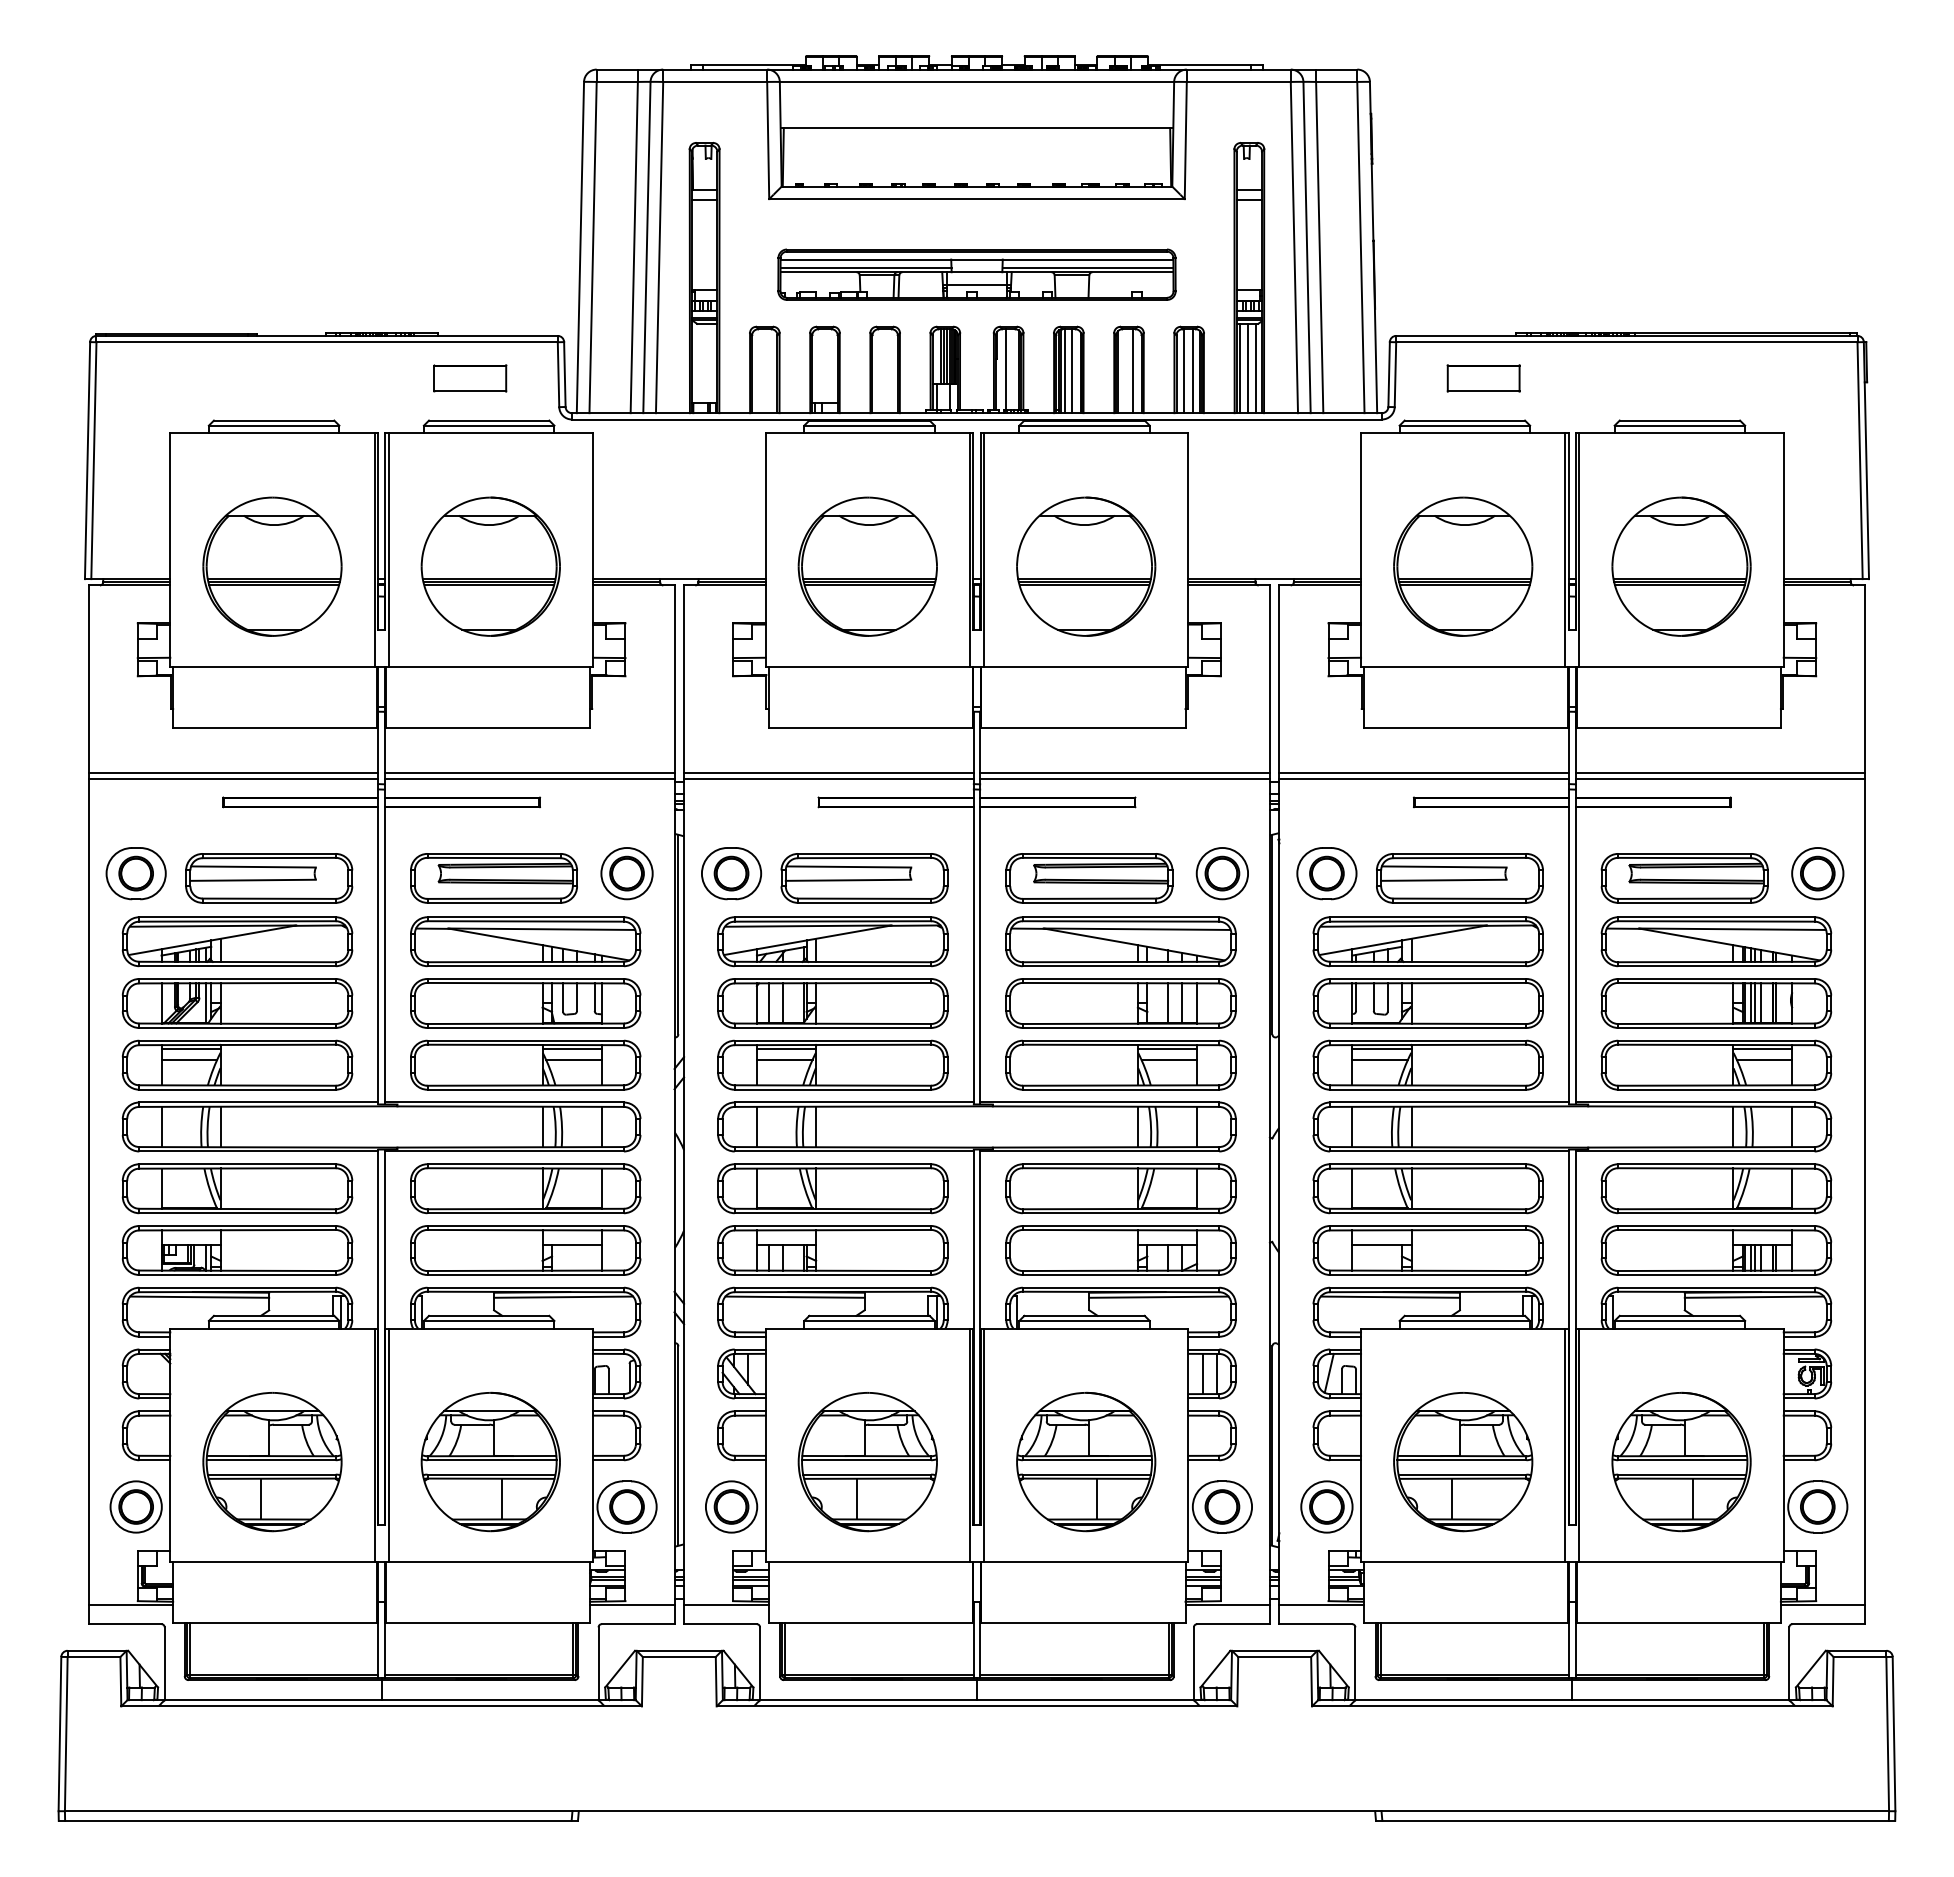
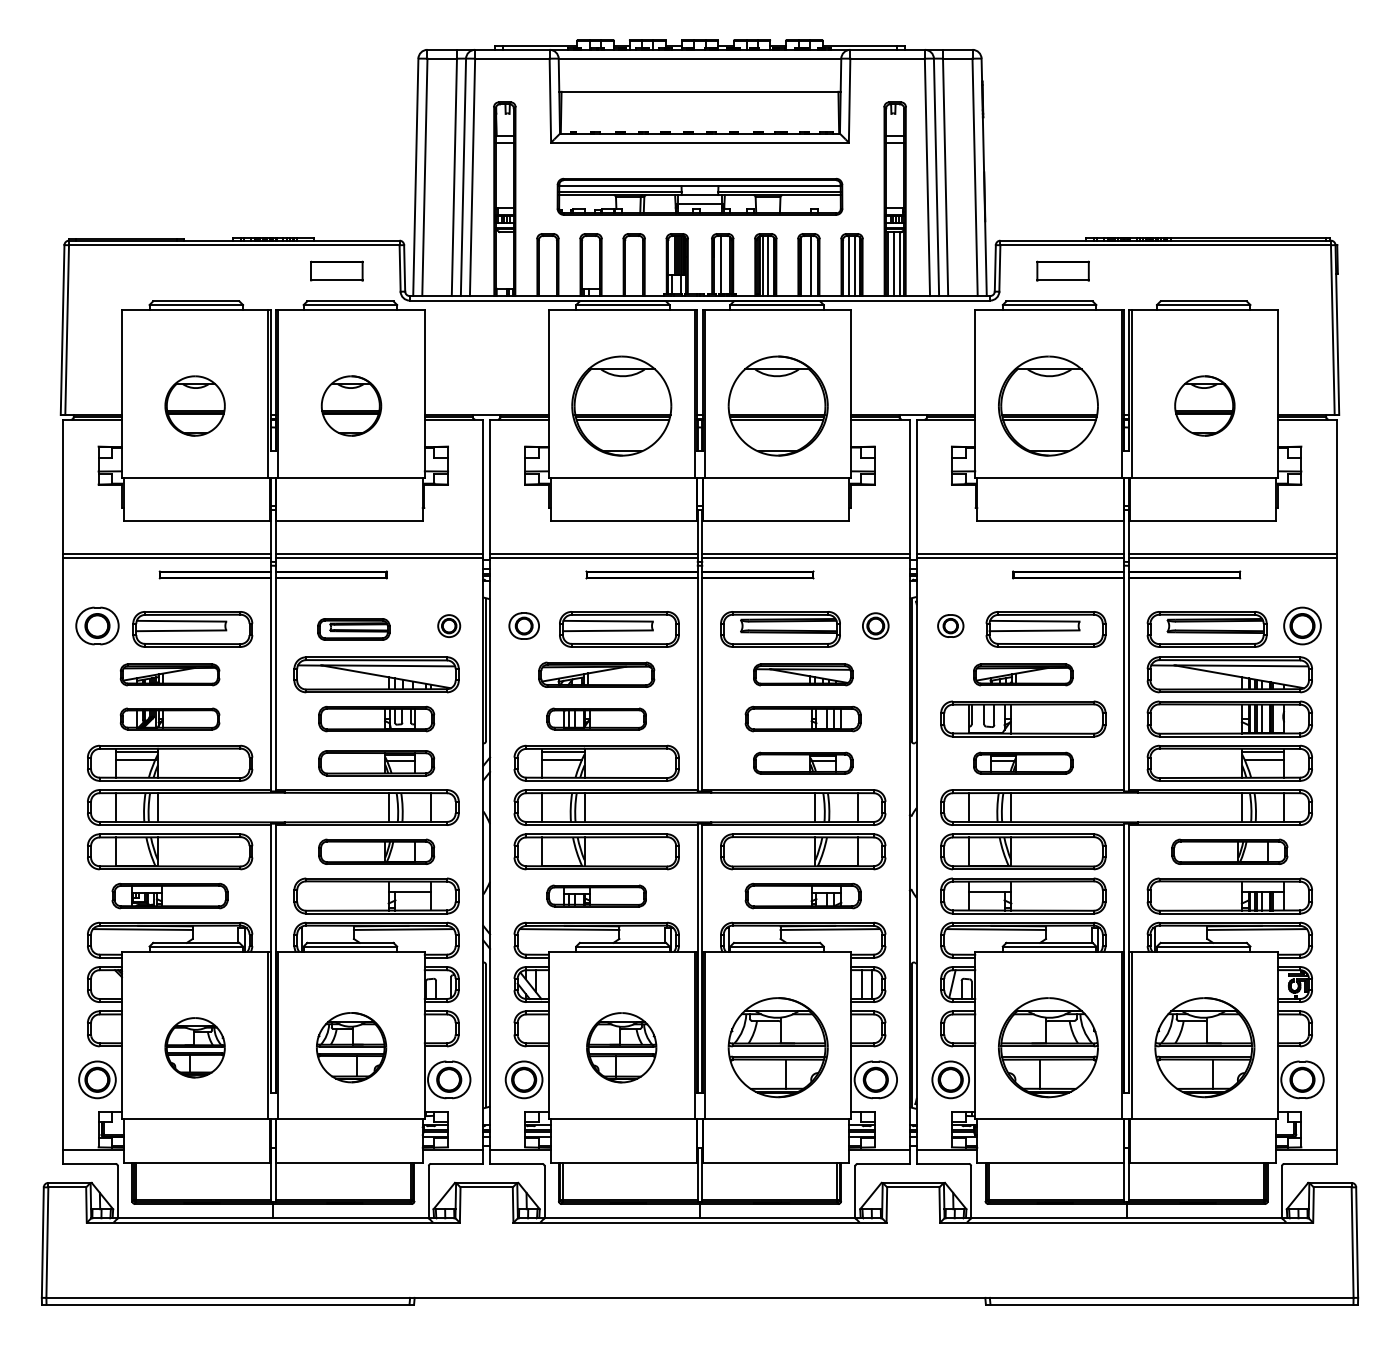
part: (272, 566) -> (195, 405), size x0.6
part: (490, 566) -> (351, 405), size x0.6
part: (1681, 566) -> (1204, 405), size x0.6
part: (626, 873) -> (448, 625), size x0.6
part: (731, 873) -> (524, 625), size x0.7
part: (1221, 873) -> (875, 625), size x0.7
part: (1326, 873) -> (950, 625), size x0.6
part: (493, 878) -> (353, 629), size x0.6
part: (237, 941) -> (170, 674), size x0.6
part: (832, 941) -> (596, 674), size x0.7
part: (1120, 941) -> (802, 674), size x0.6
part: (1427, 941) -> (1022, 674), size x0.6
part: (237, 1003) -> (170, 719), size x0.6
part: (525, 1003) -> (376, 719), size x0.7
part: (832, 1003) -> (596, 719), size x0.6
part: (1120, 1003) -> (802, 719), size x0.7
part: (525, 1064) -> (376, 762), size x0.7
part: (1120, 1064) -> (802, 762), size x0.6
part: (1427, 1064) -> (1022, 762), size x0.6
part: (525, 1188) -> (376, 851), size x0.7
part: (1716, 1188) -> (1229, 851), size x0.7
part: (237, 1250) -> (170, 896), size x0.7
part: (832, 1250) -> (596, 896), size x0.6
part: (1120, 1250) -> (802, 896), size x0.7
part: (490, 1461) -> (351, 1047), size x0.7
part: (272, 1462) -> (195, 1047), size x0.6
part: (867, 1462) -> (621, 1047), size x0.7

